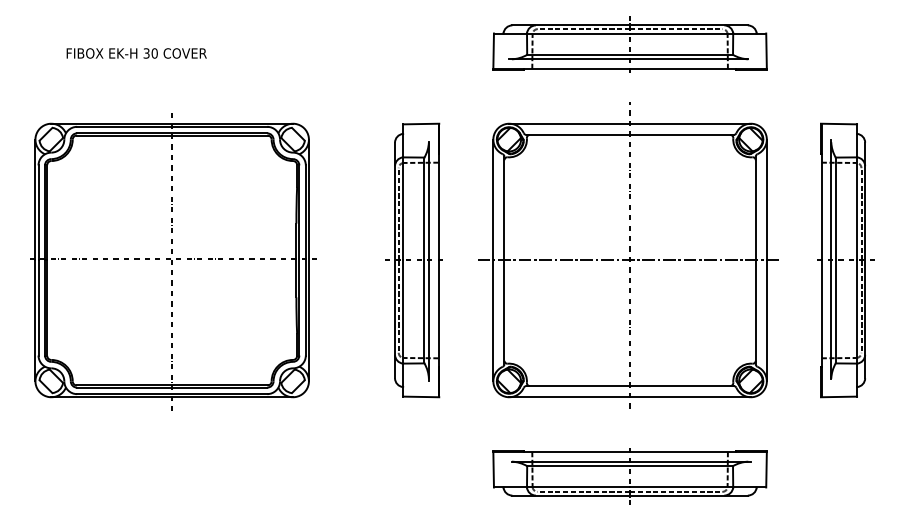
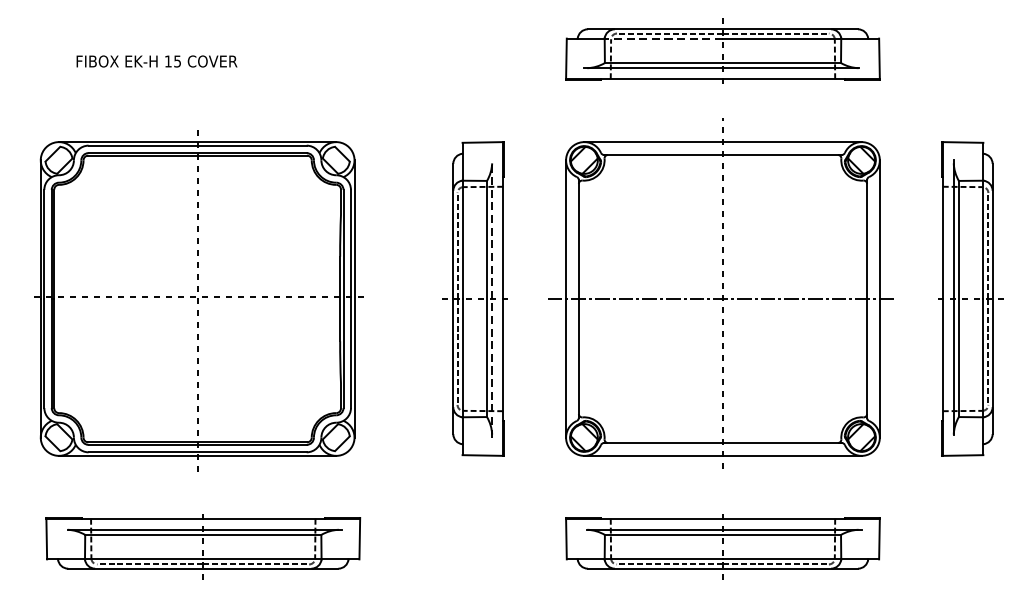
line: (578, 33) -> (663, 38), solid -> dashed
text: (150, 53) -> (172, 61), 30 -> 15
line: (428, 261) -> (491, 300), solid -> dashed
part: (176, 476) -> (202, 546), added

